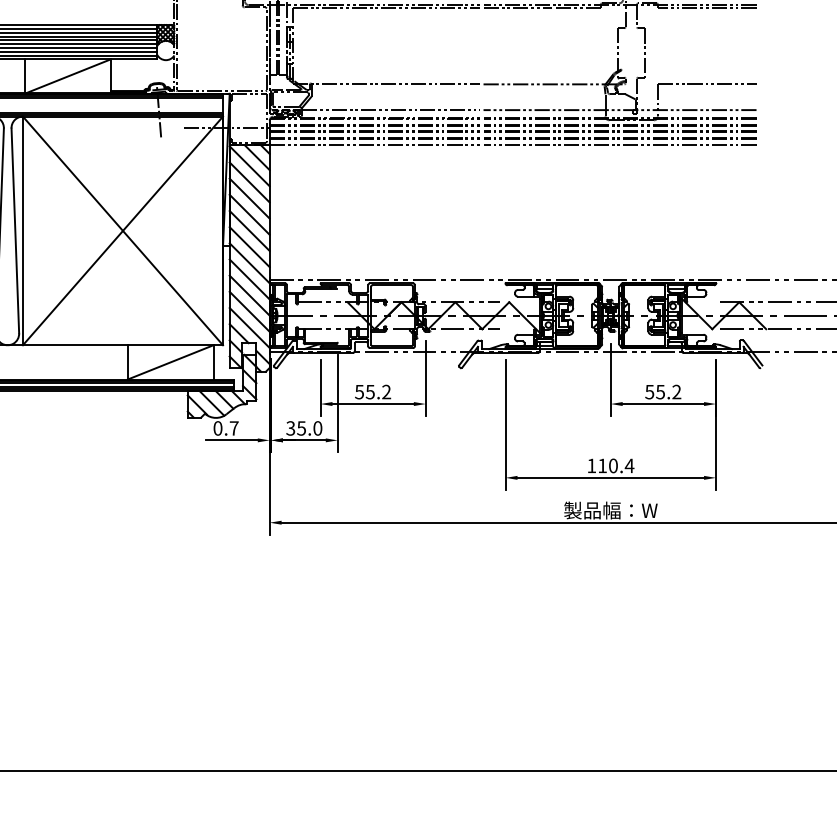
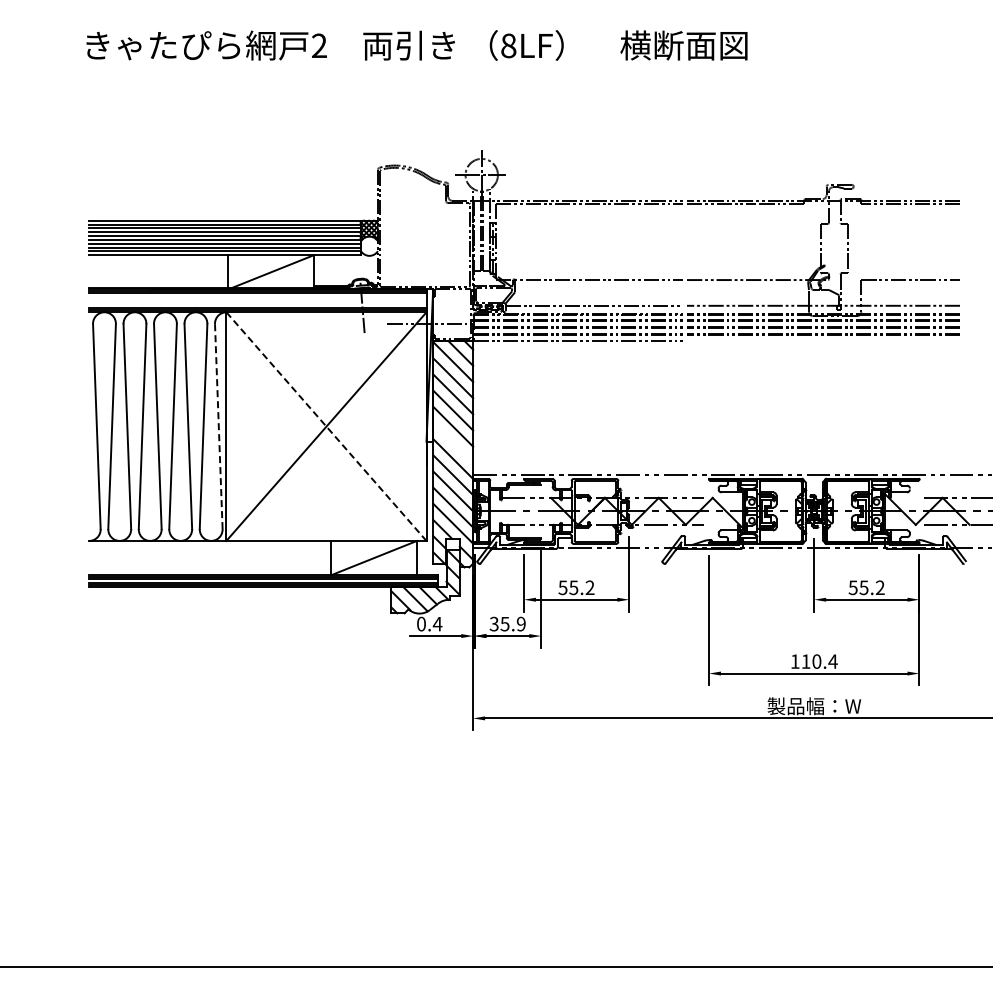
line: (620, 144) -> (823, 340), removed
line: (123, 230) -> (326, 426), solid -> dashed
line: (15, 231) -> (218, 427), solid -> dashed
line: (250, 246) -> (453, 442), removed
text: (234, 428) -> (437, 624), 0.7 -> 0.4
text: (317, 428) -> (520, 624), 35.0 -> 35.9

